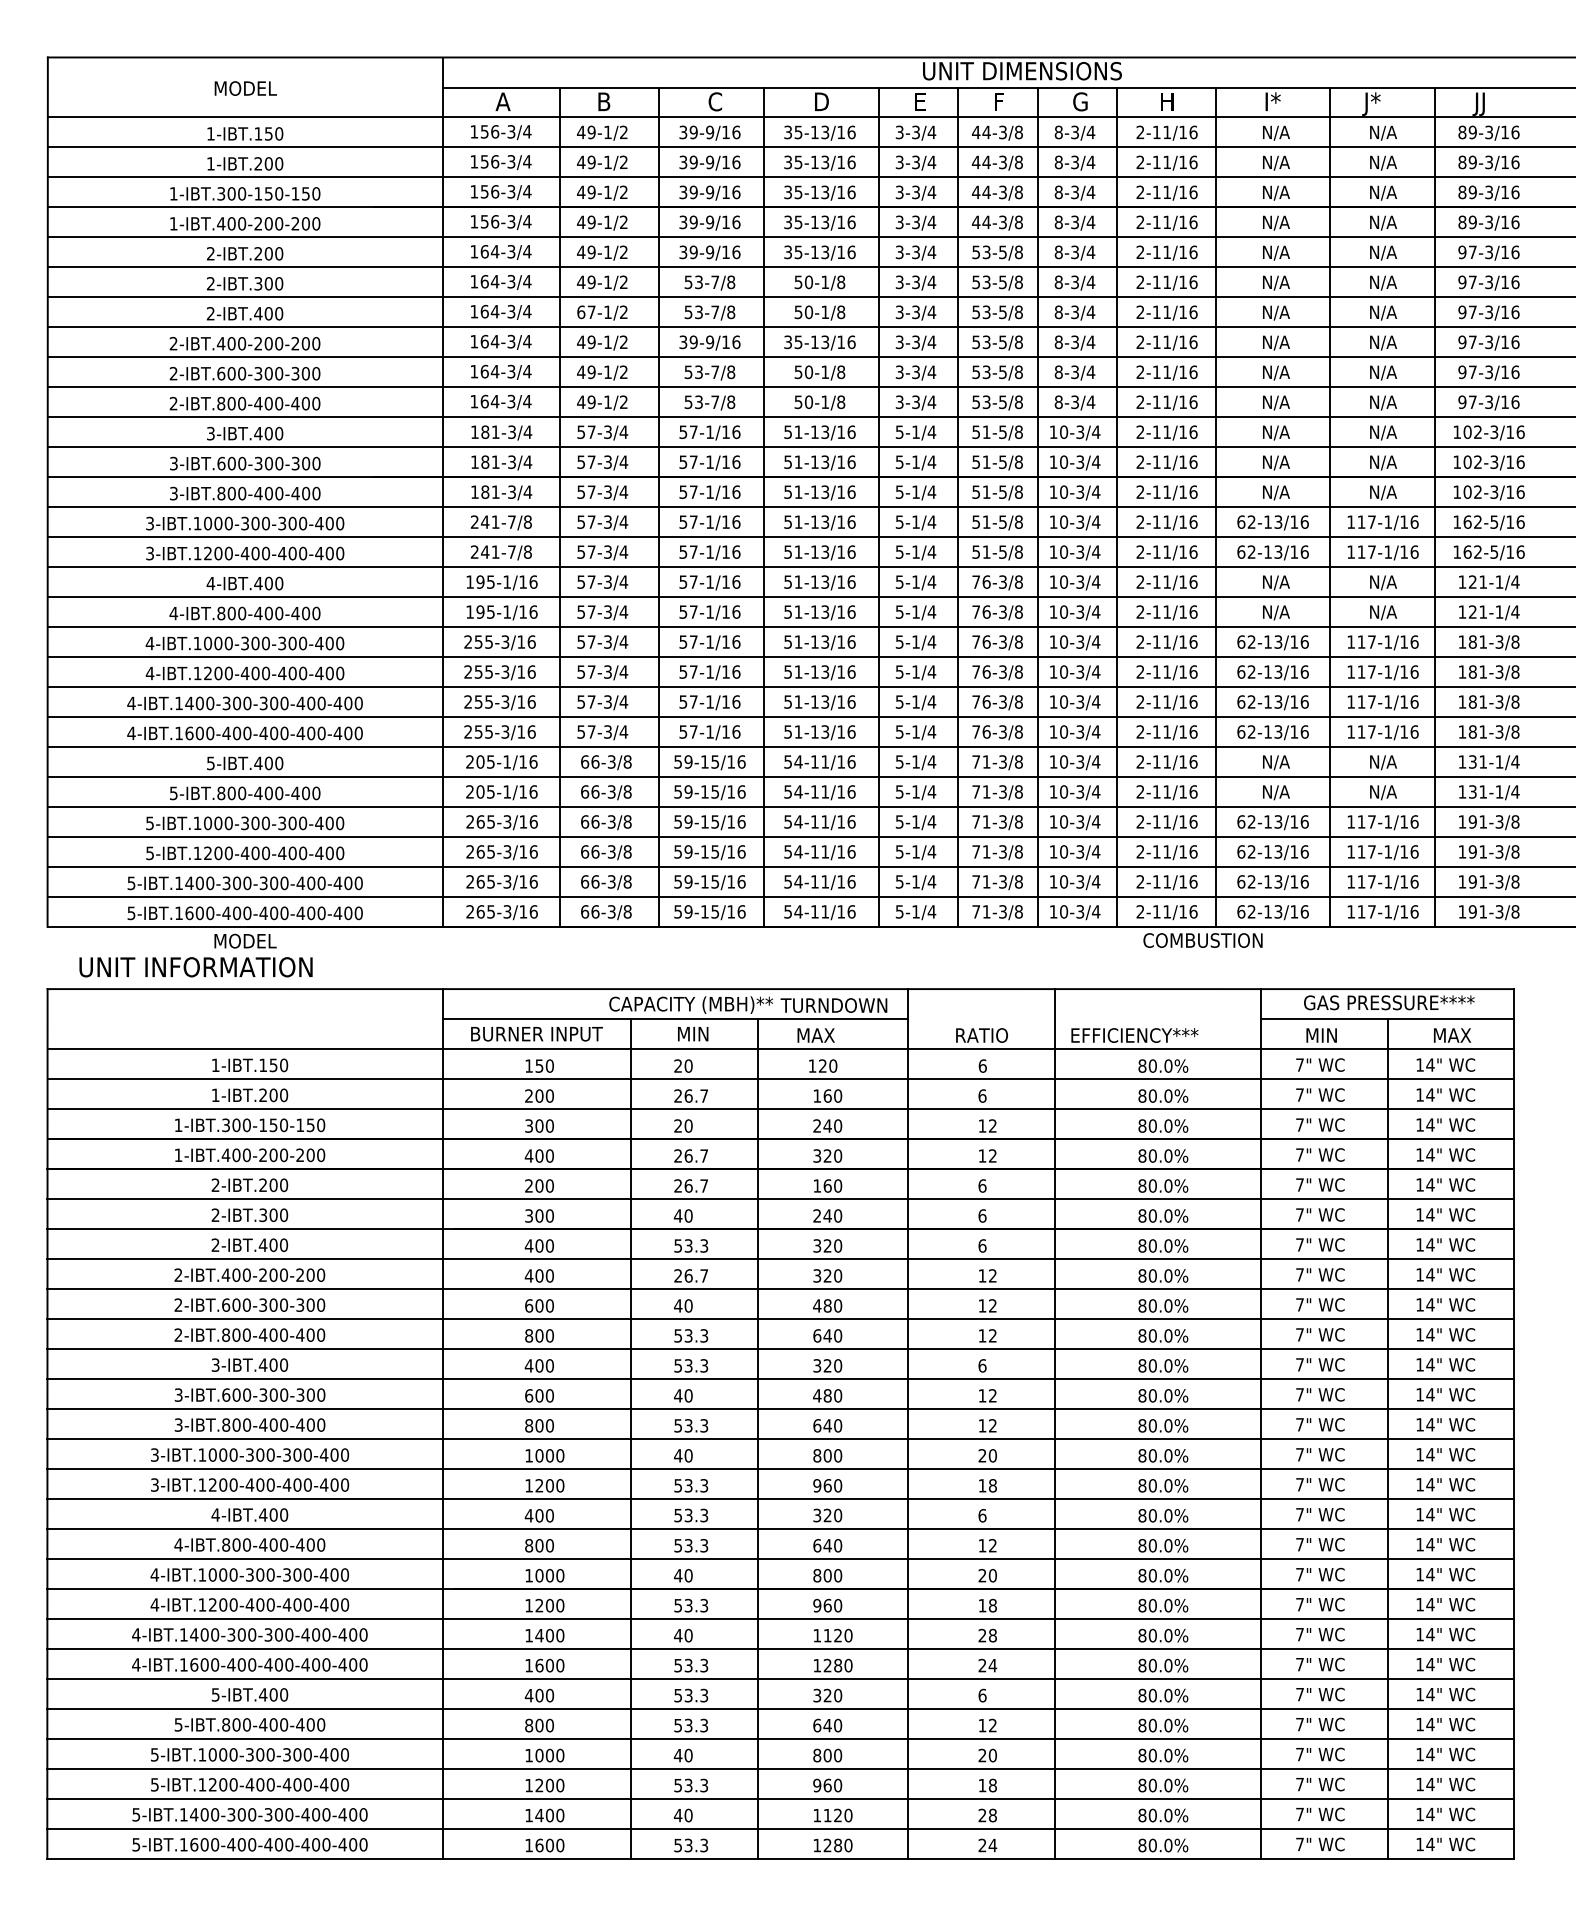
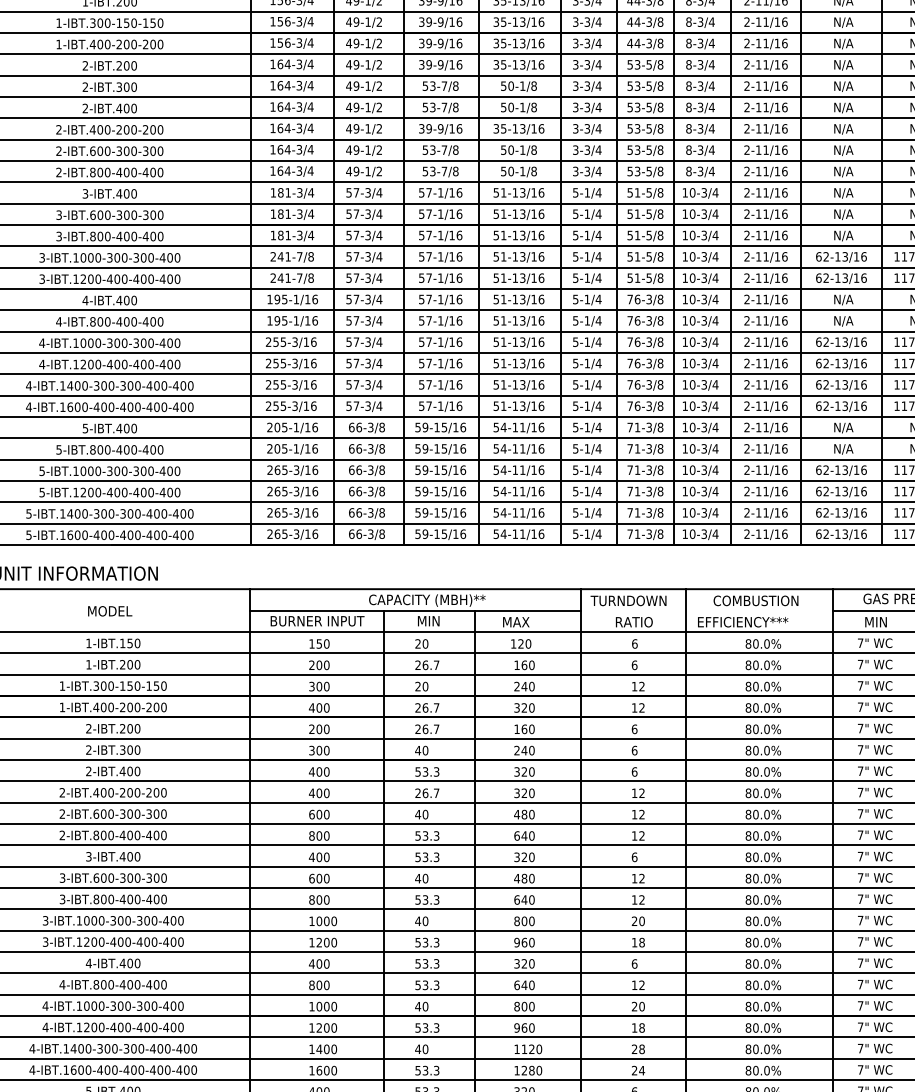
text: (586, 312) -> (352, 107), 67-1/2 -> 49-1/2
text: (245, 940) -> (110, 610), moved
text: (1202, 940) -> (755, 600), moved
text: (833, 1005) -> (628, 600), moved

